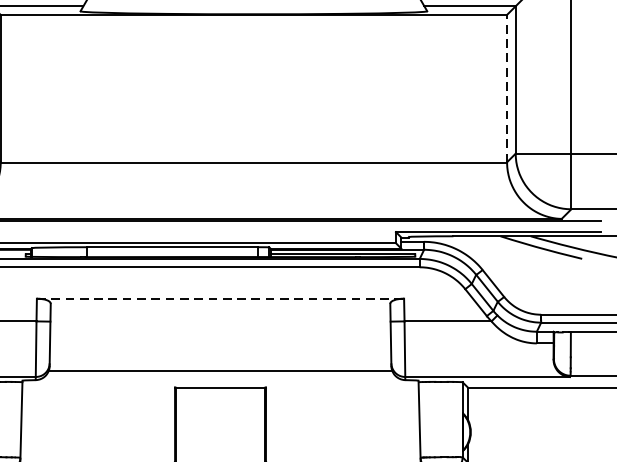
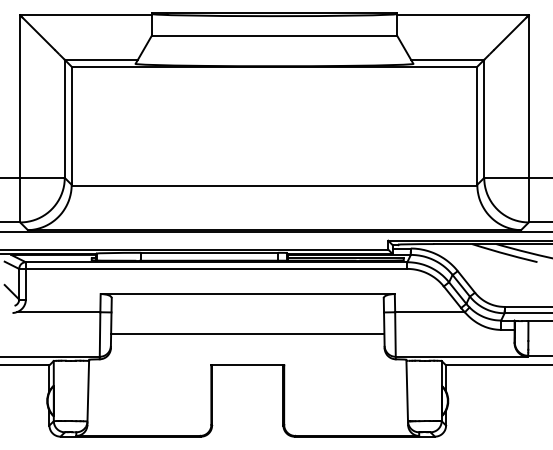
line: (507, 88) -> (477, 125), dashed -> solid
line: (221, 299) -> (248, 294), dashed -> solid
line: (220, 371) -> (247, 334), moved

